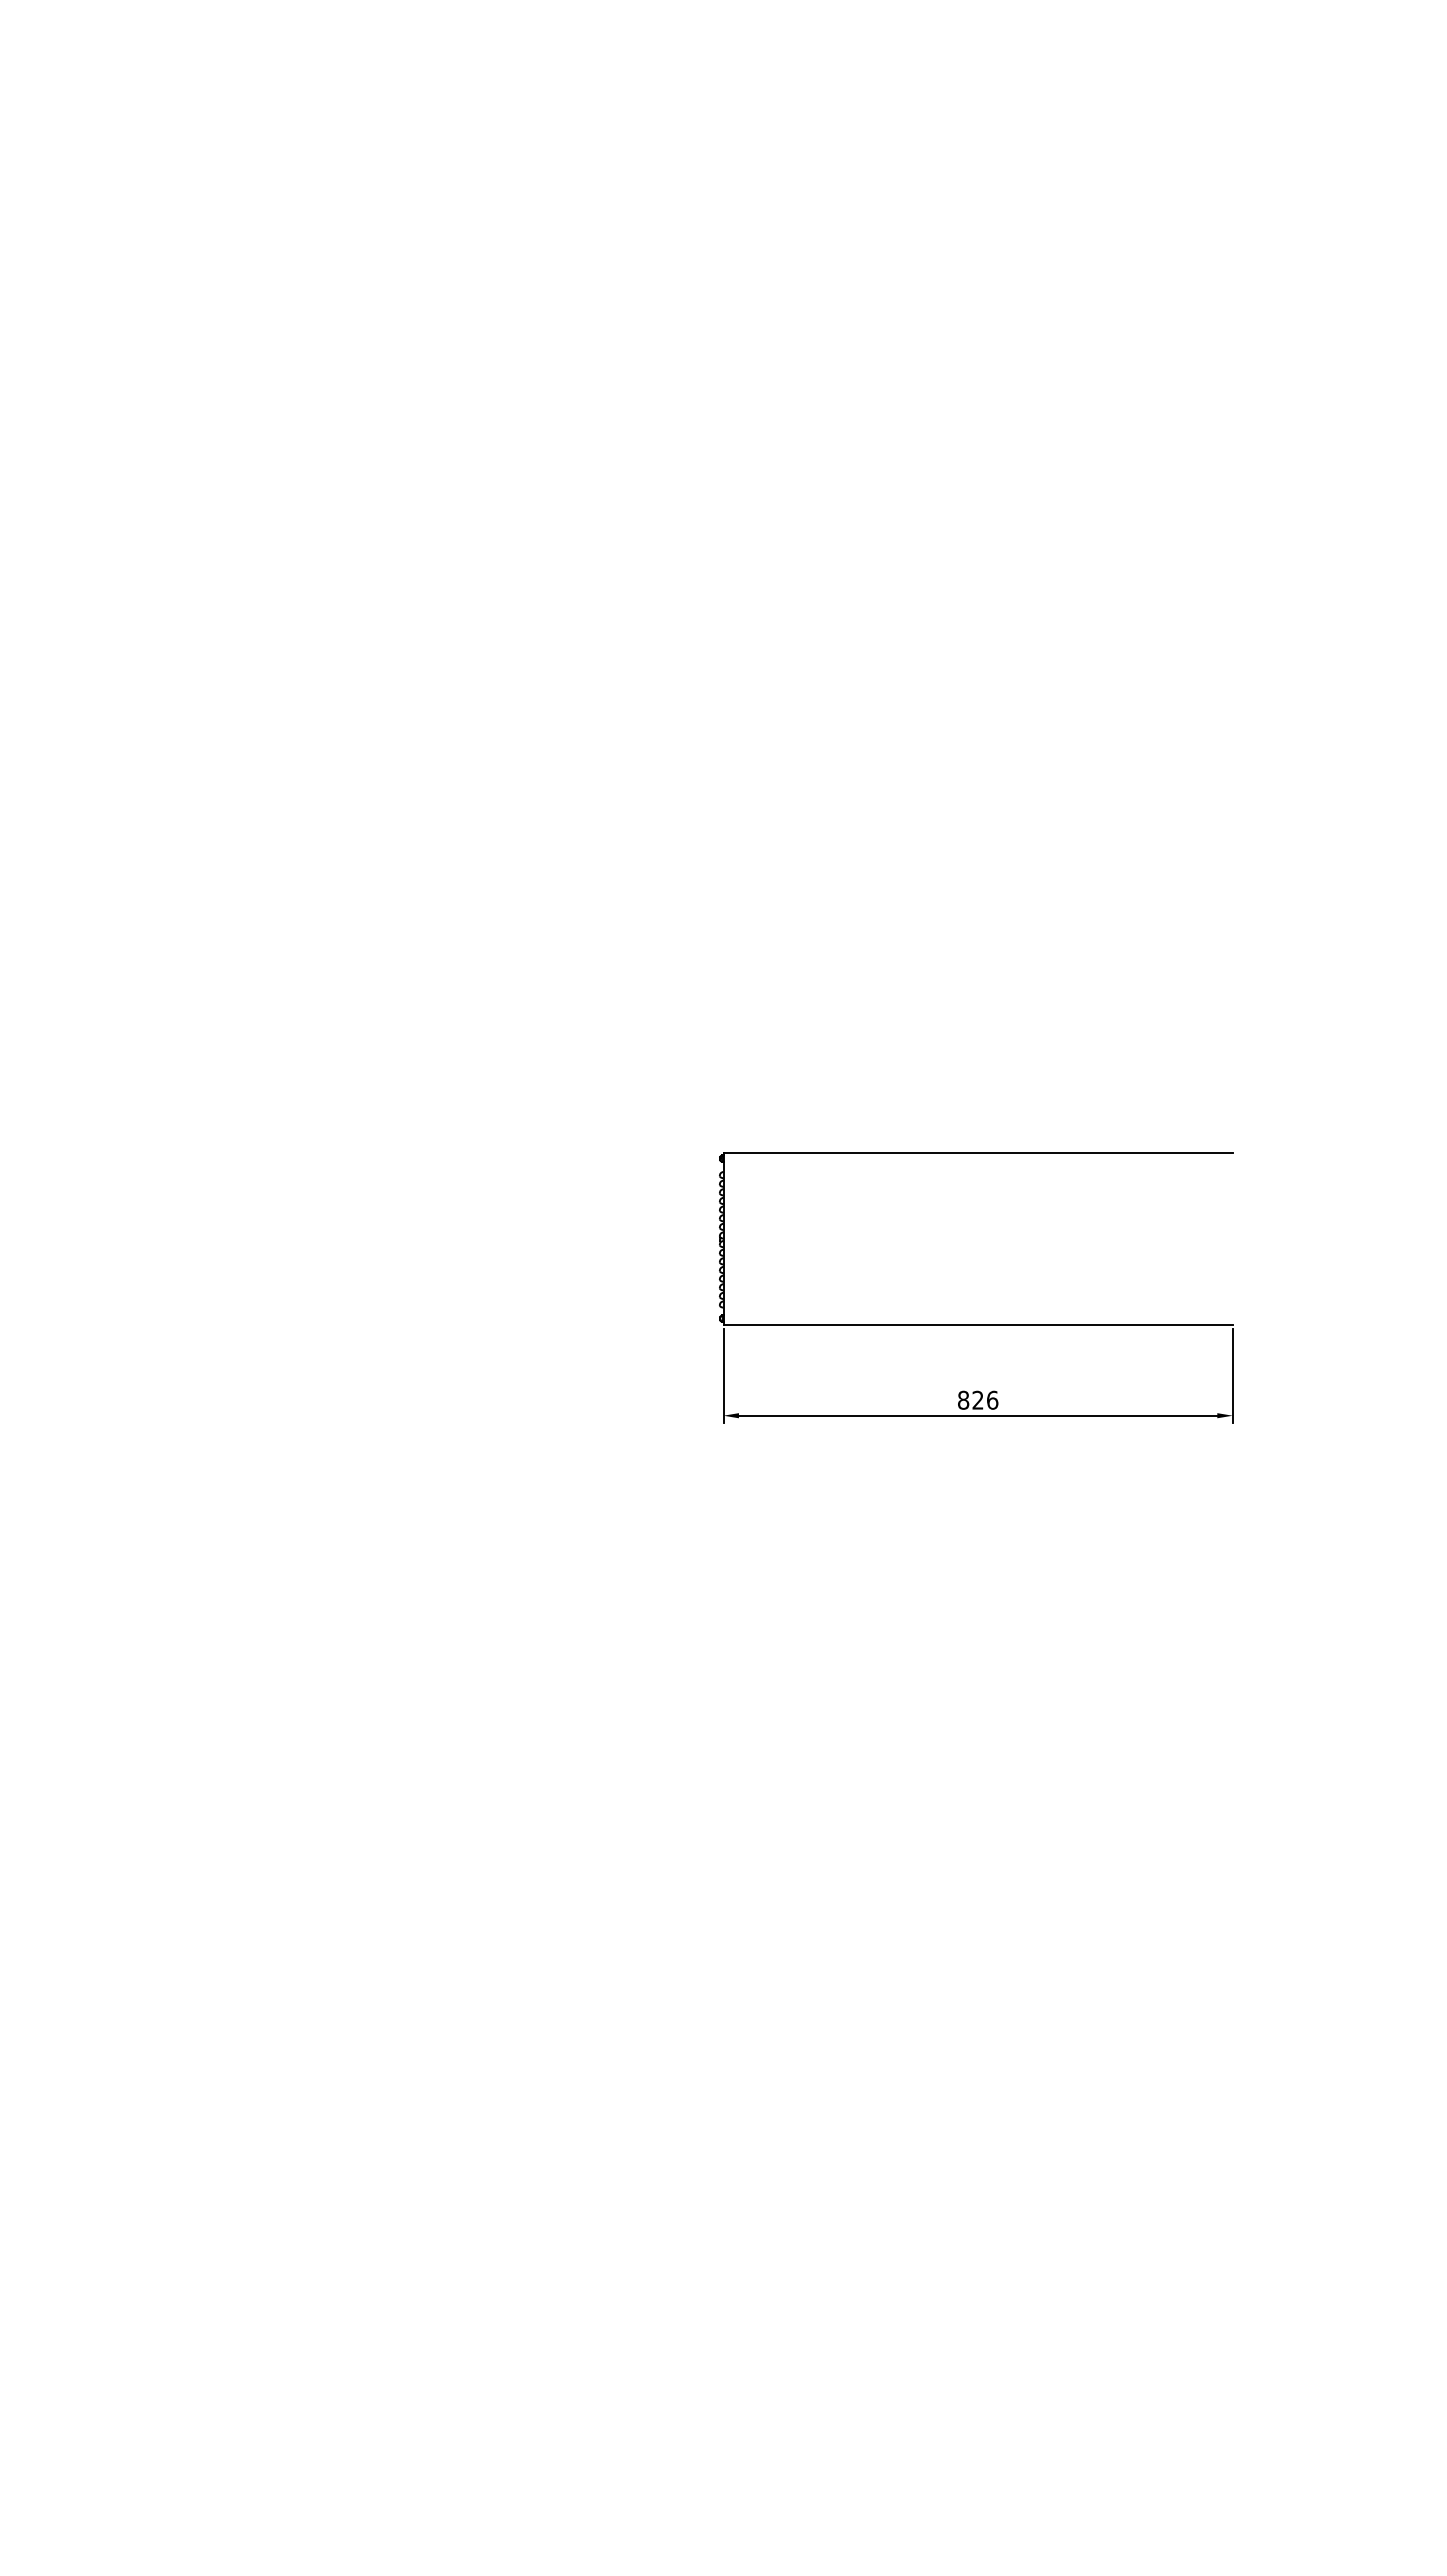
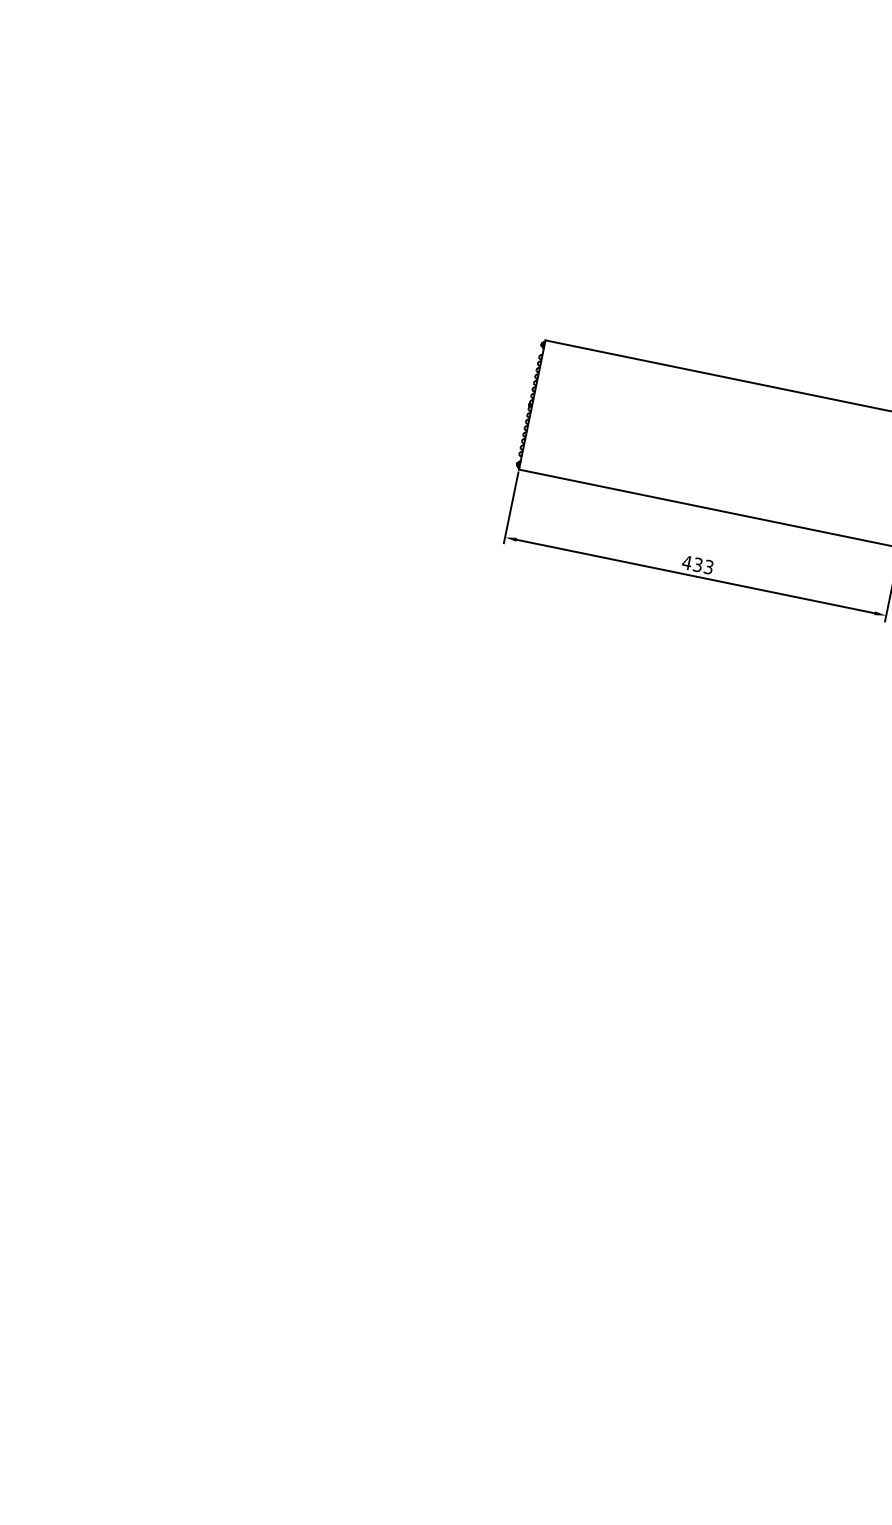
text: (977, 1399) -> (697, 564), 826 -> 433

